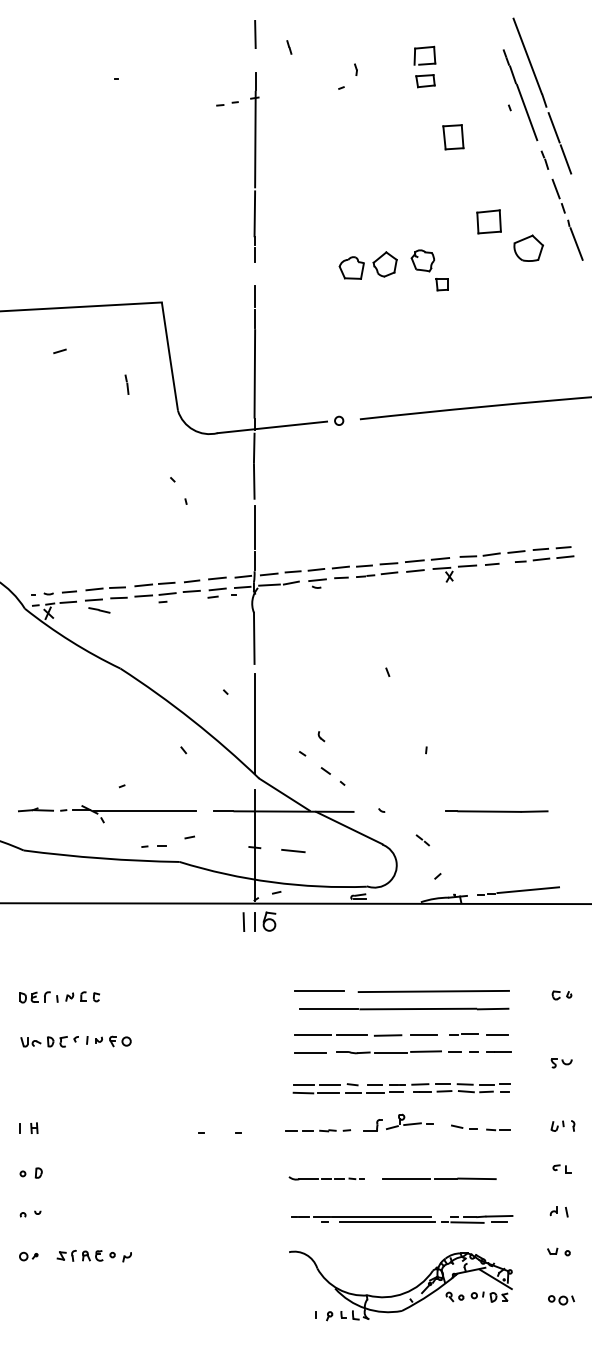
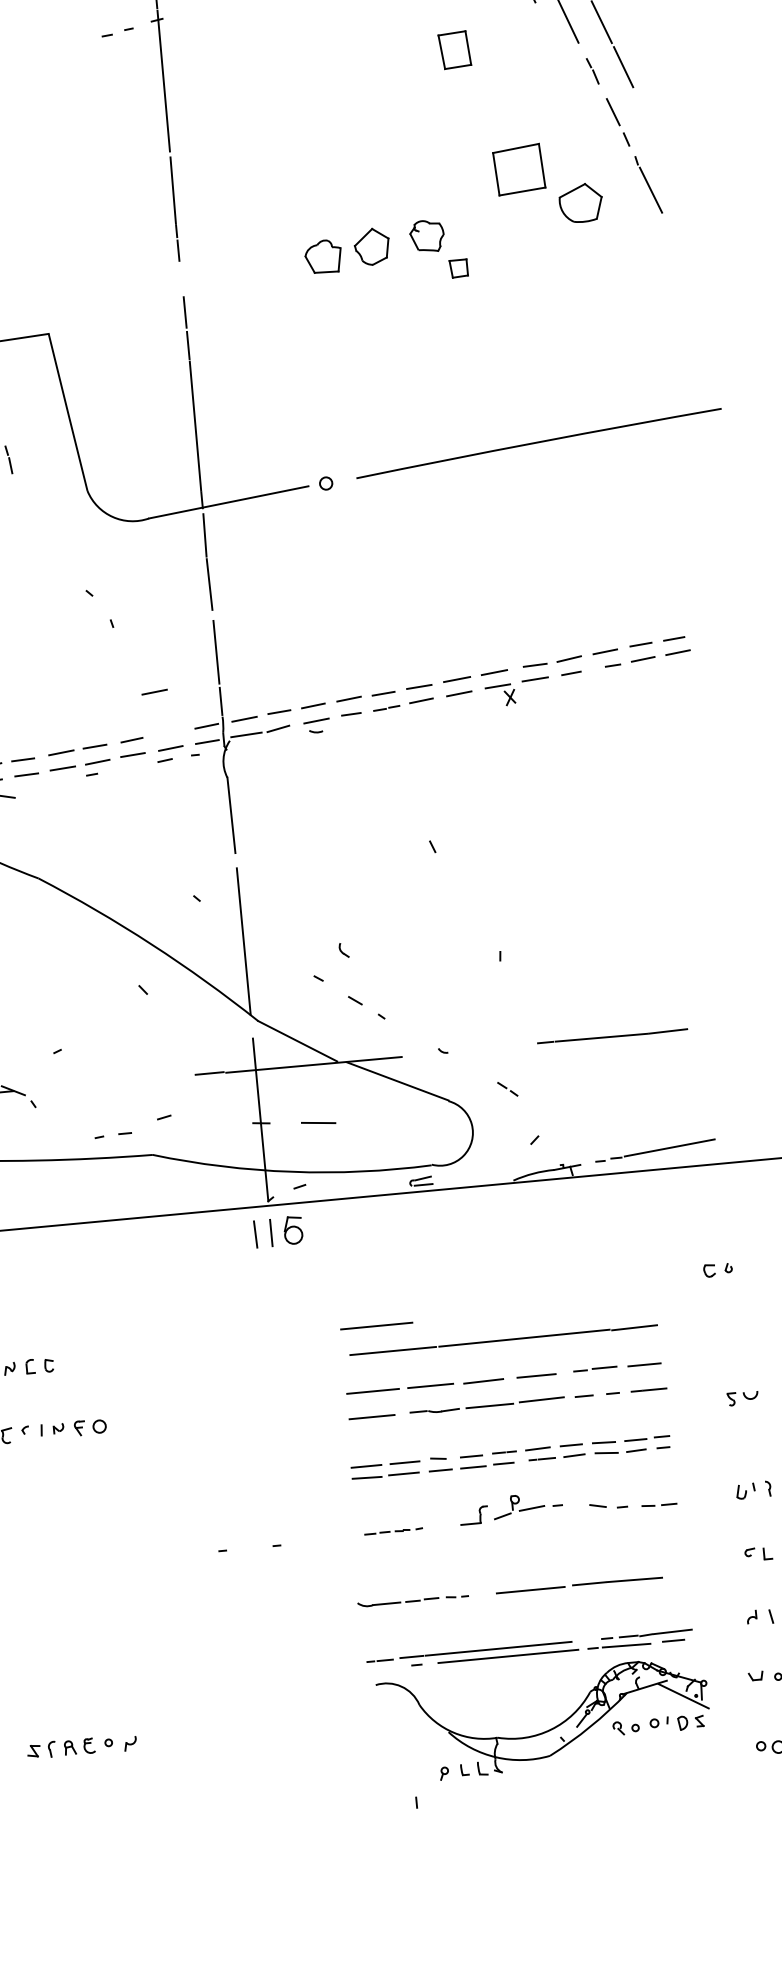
part: (488, 221) -> (518, 169), size x1.4
line: (217, 578) -> (154, 692), moved
line: (144, 810) -> (93, 1084), removed
line: (433, 991) -> (544, 1310), removed
part: (561, 995) -> (717, 1270), moved
part: (317, 1130) -> (392, 1530), size x0.6
part: (403, 1292) -> (549, 1728), moved

